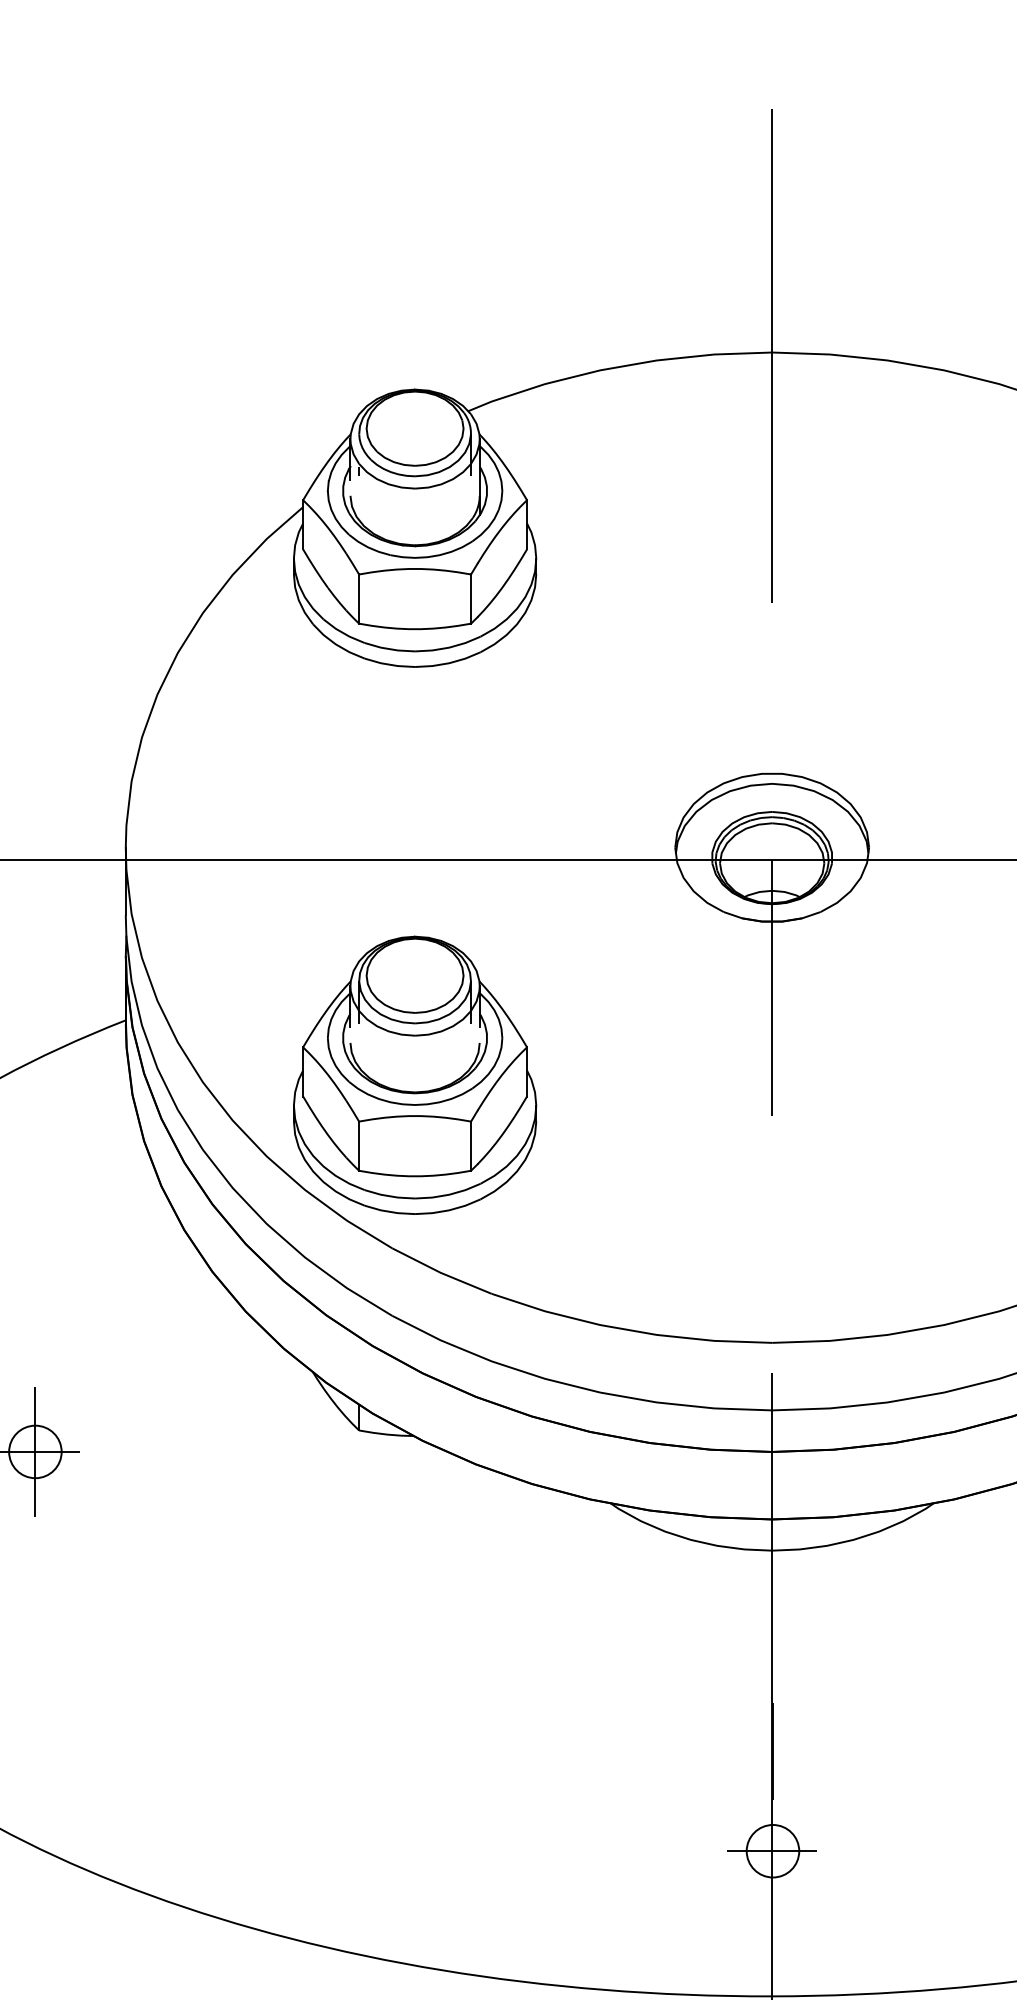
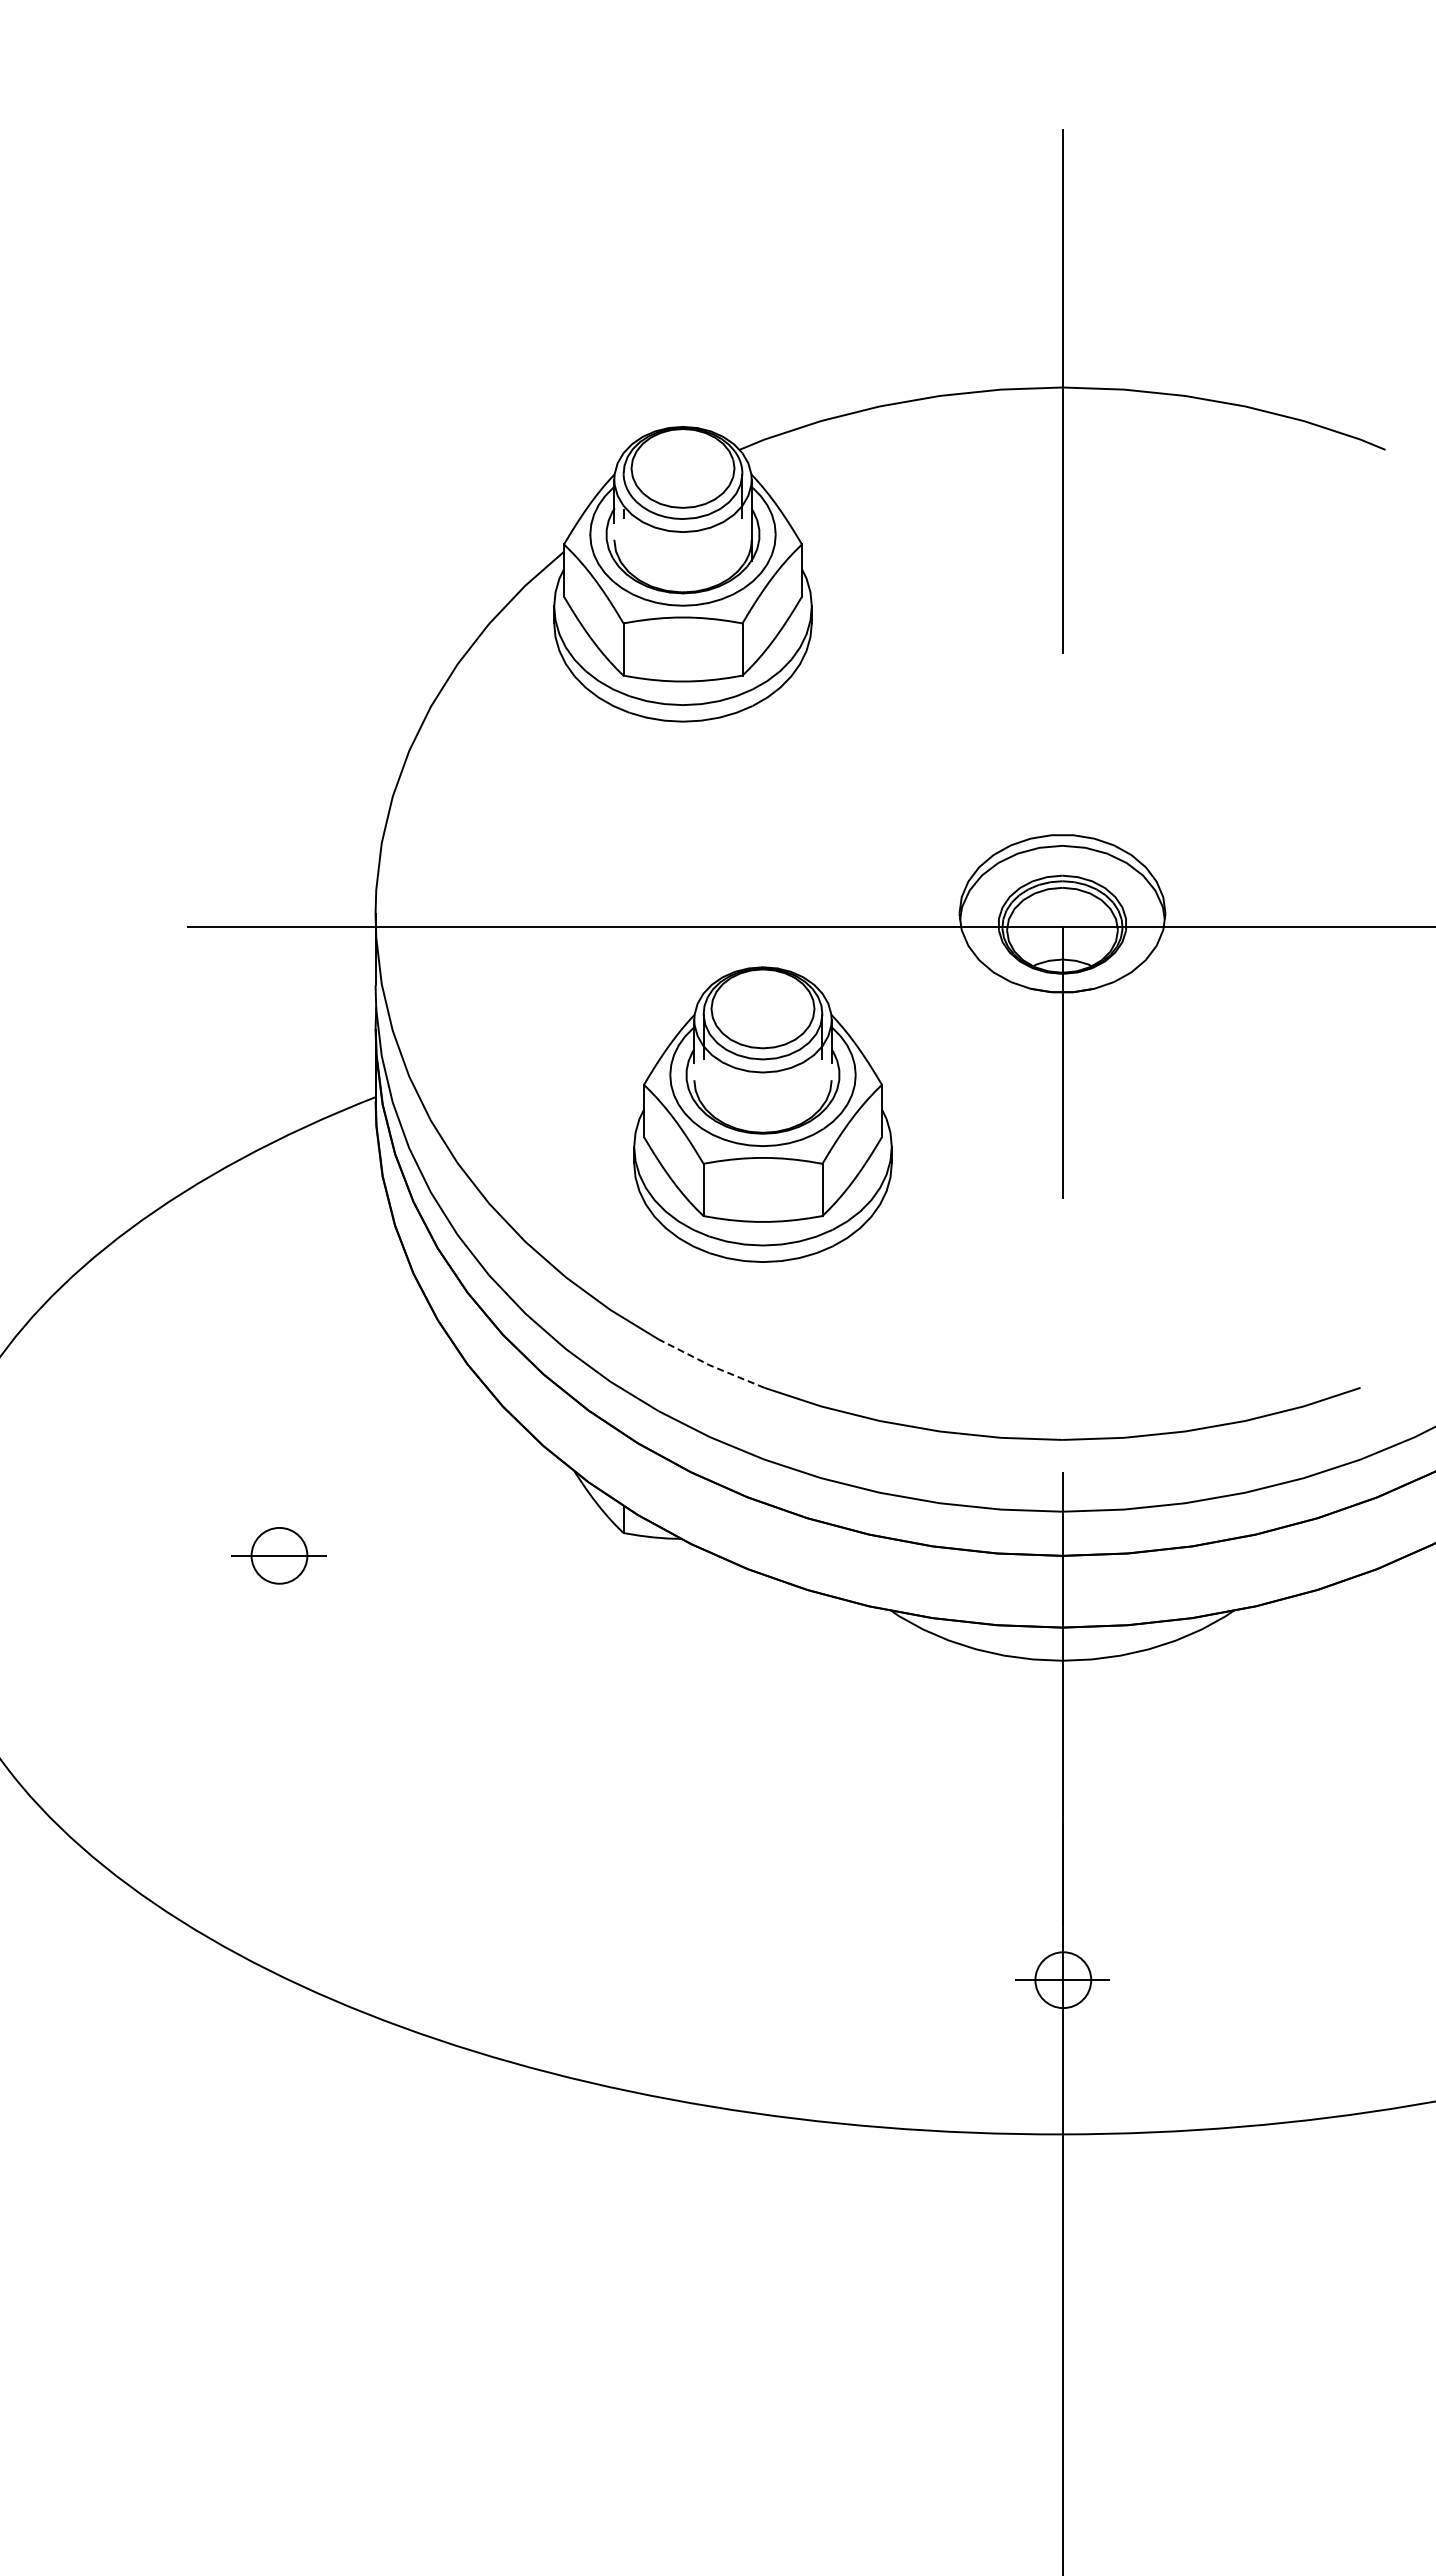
part: (414, 1075) -> (762, 1114), moved
line: (440, 1272) -> (710, 1365), solid -> dashed
line: (35, 1451) -> (279, 1555), removed

